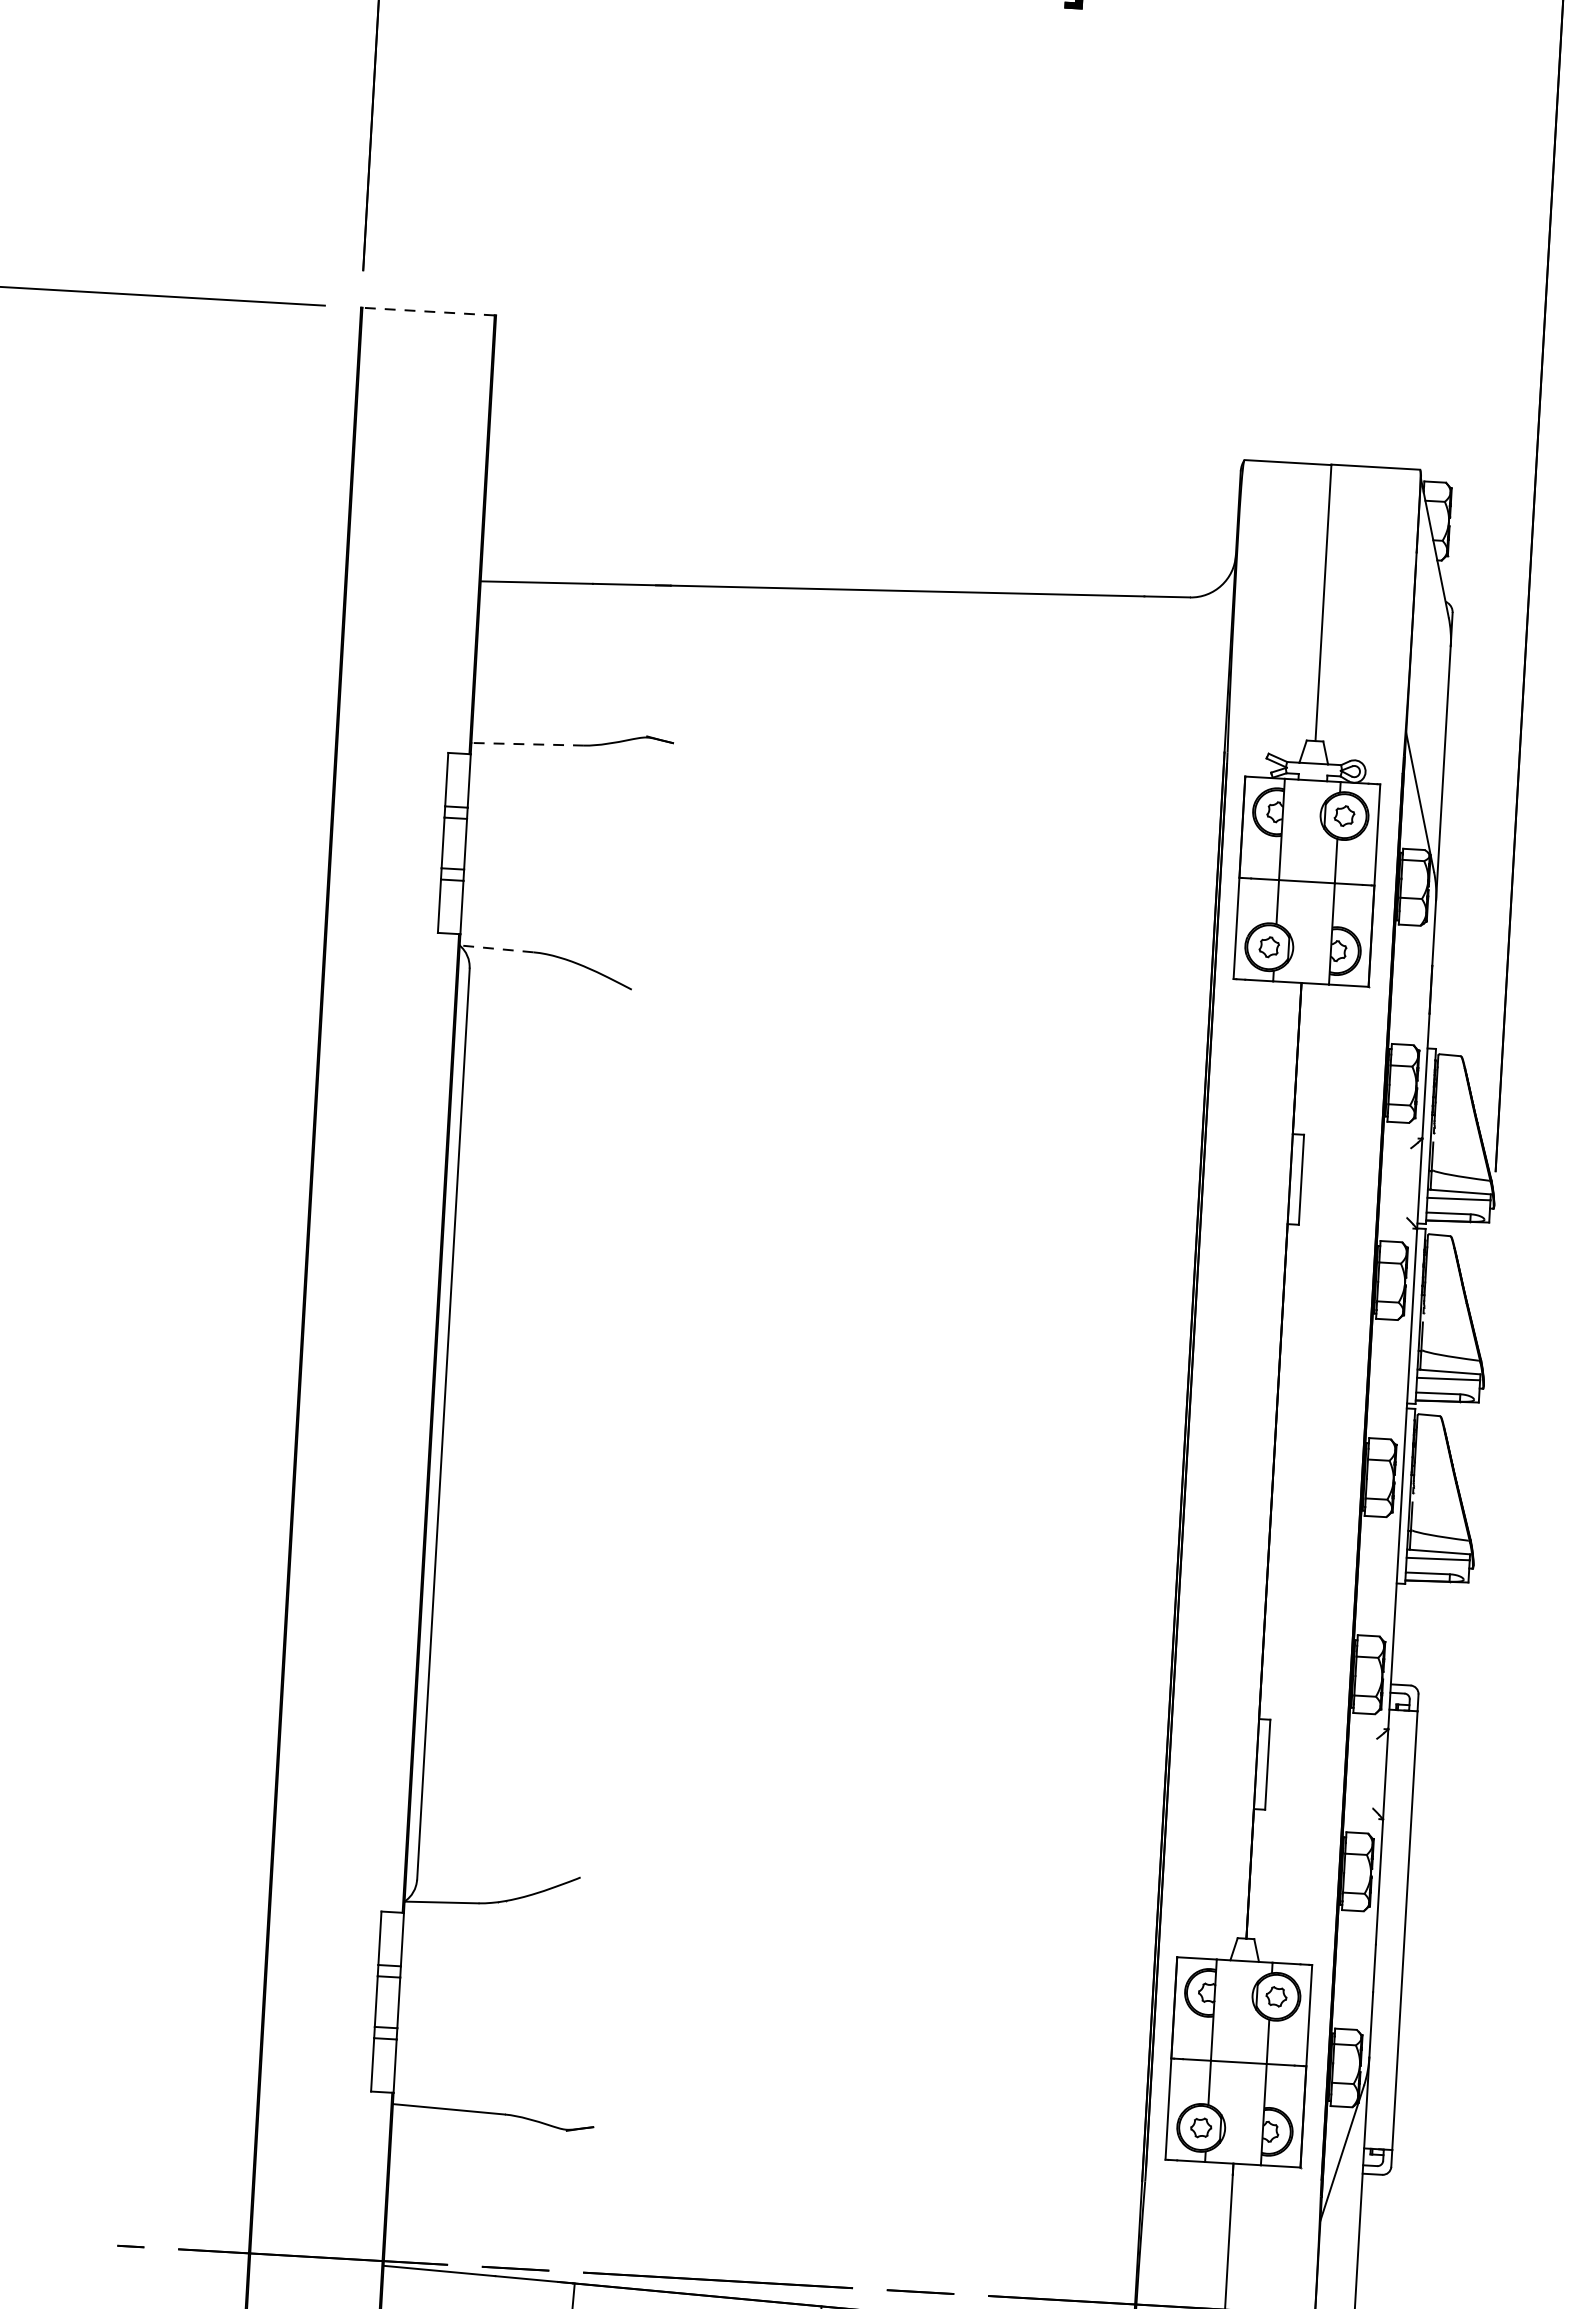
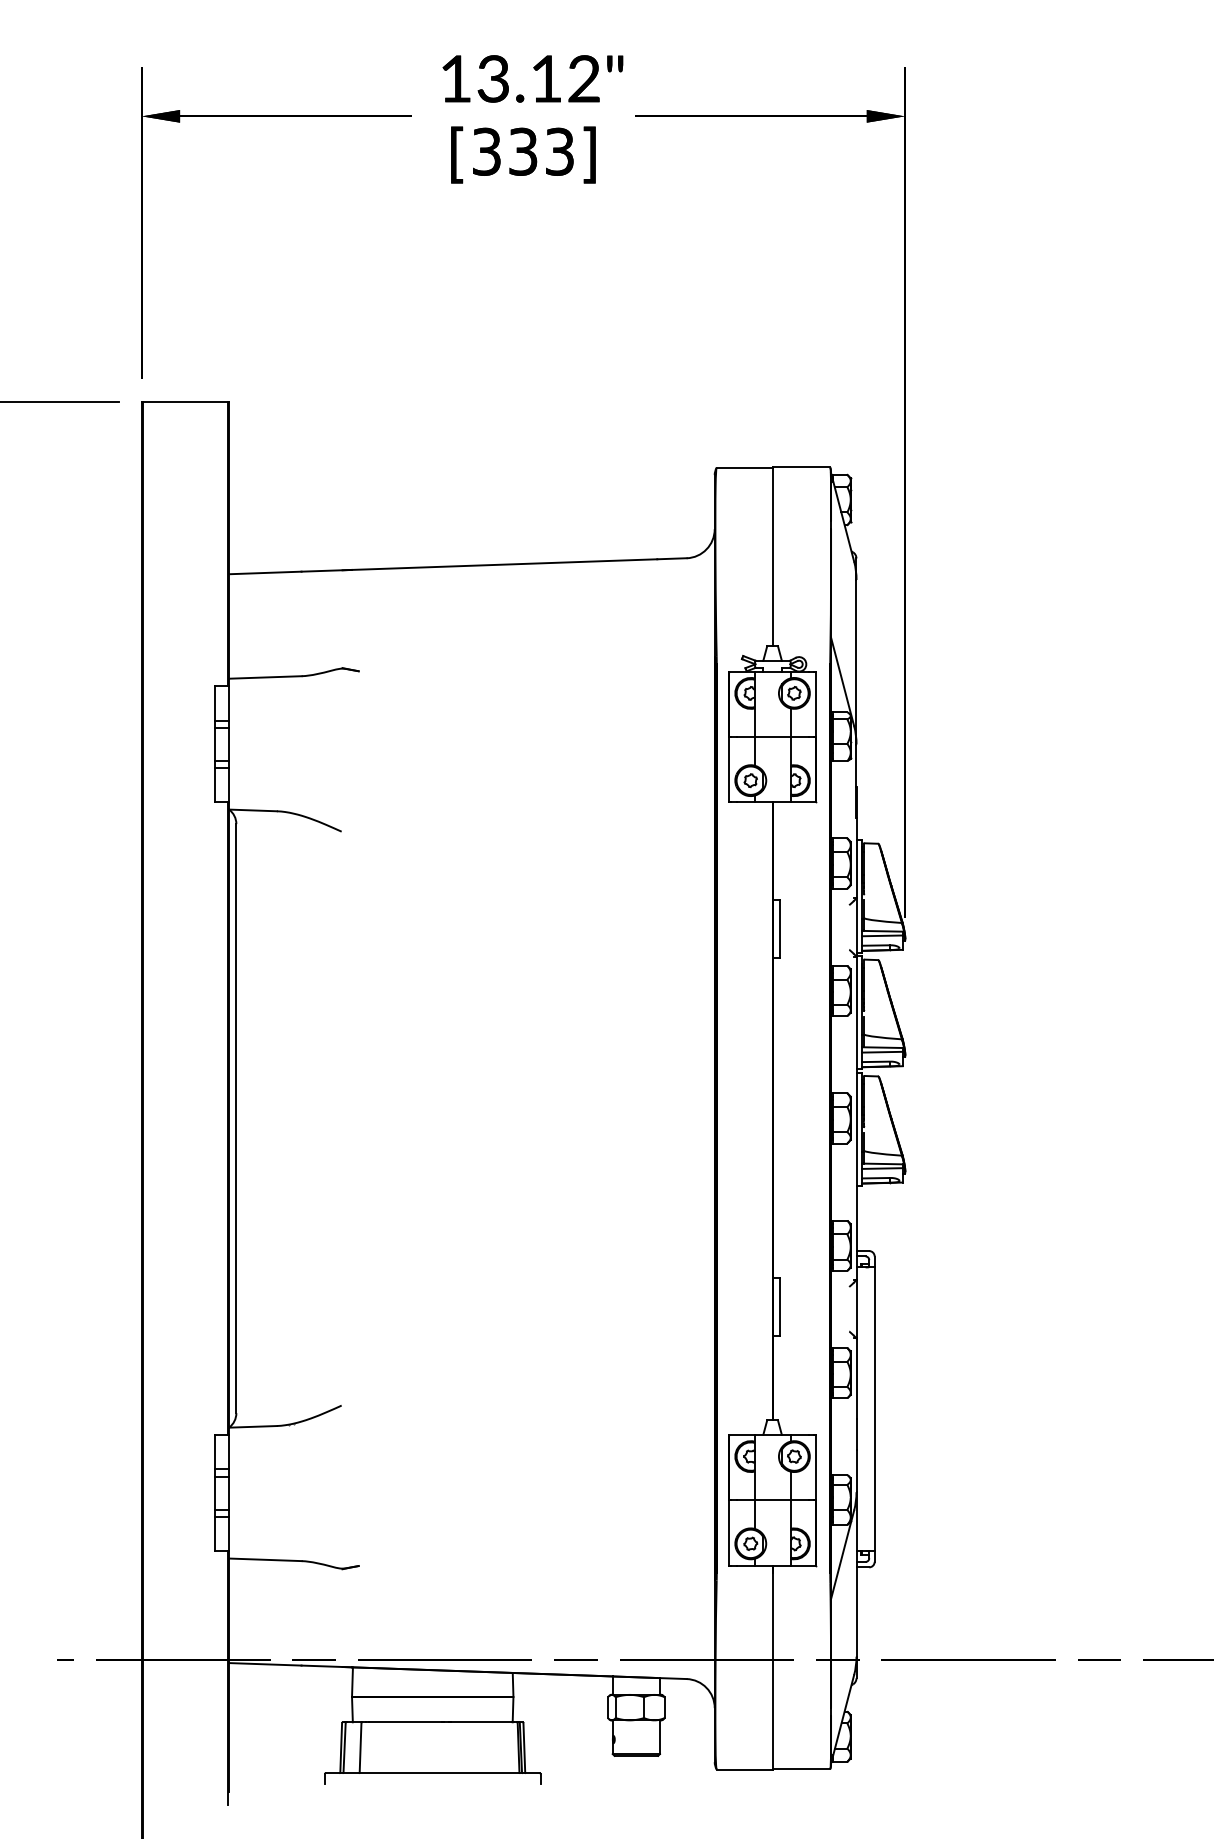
line: (428, 311) -> (185, 402), dashed -> solid
line: (526, 744) -> (264, 677), dashed -> solid
line: (497, 949) -> (253, 810), dashed -> solid

